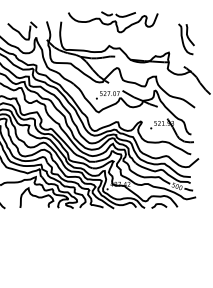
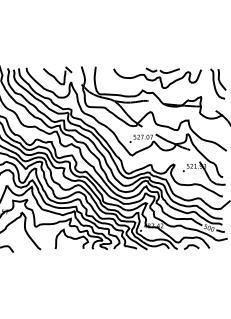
part: (113, 21) -> (157, 77), moved

